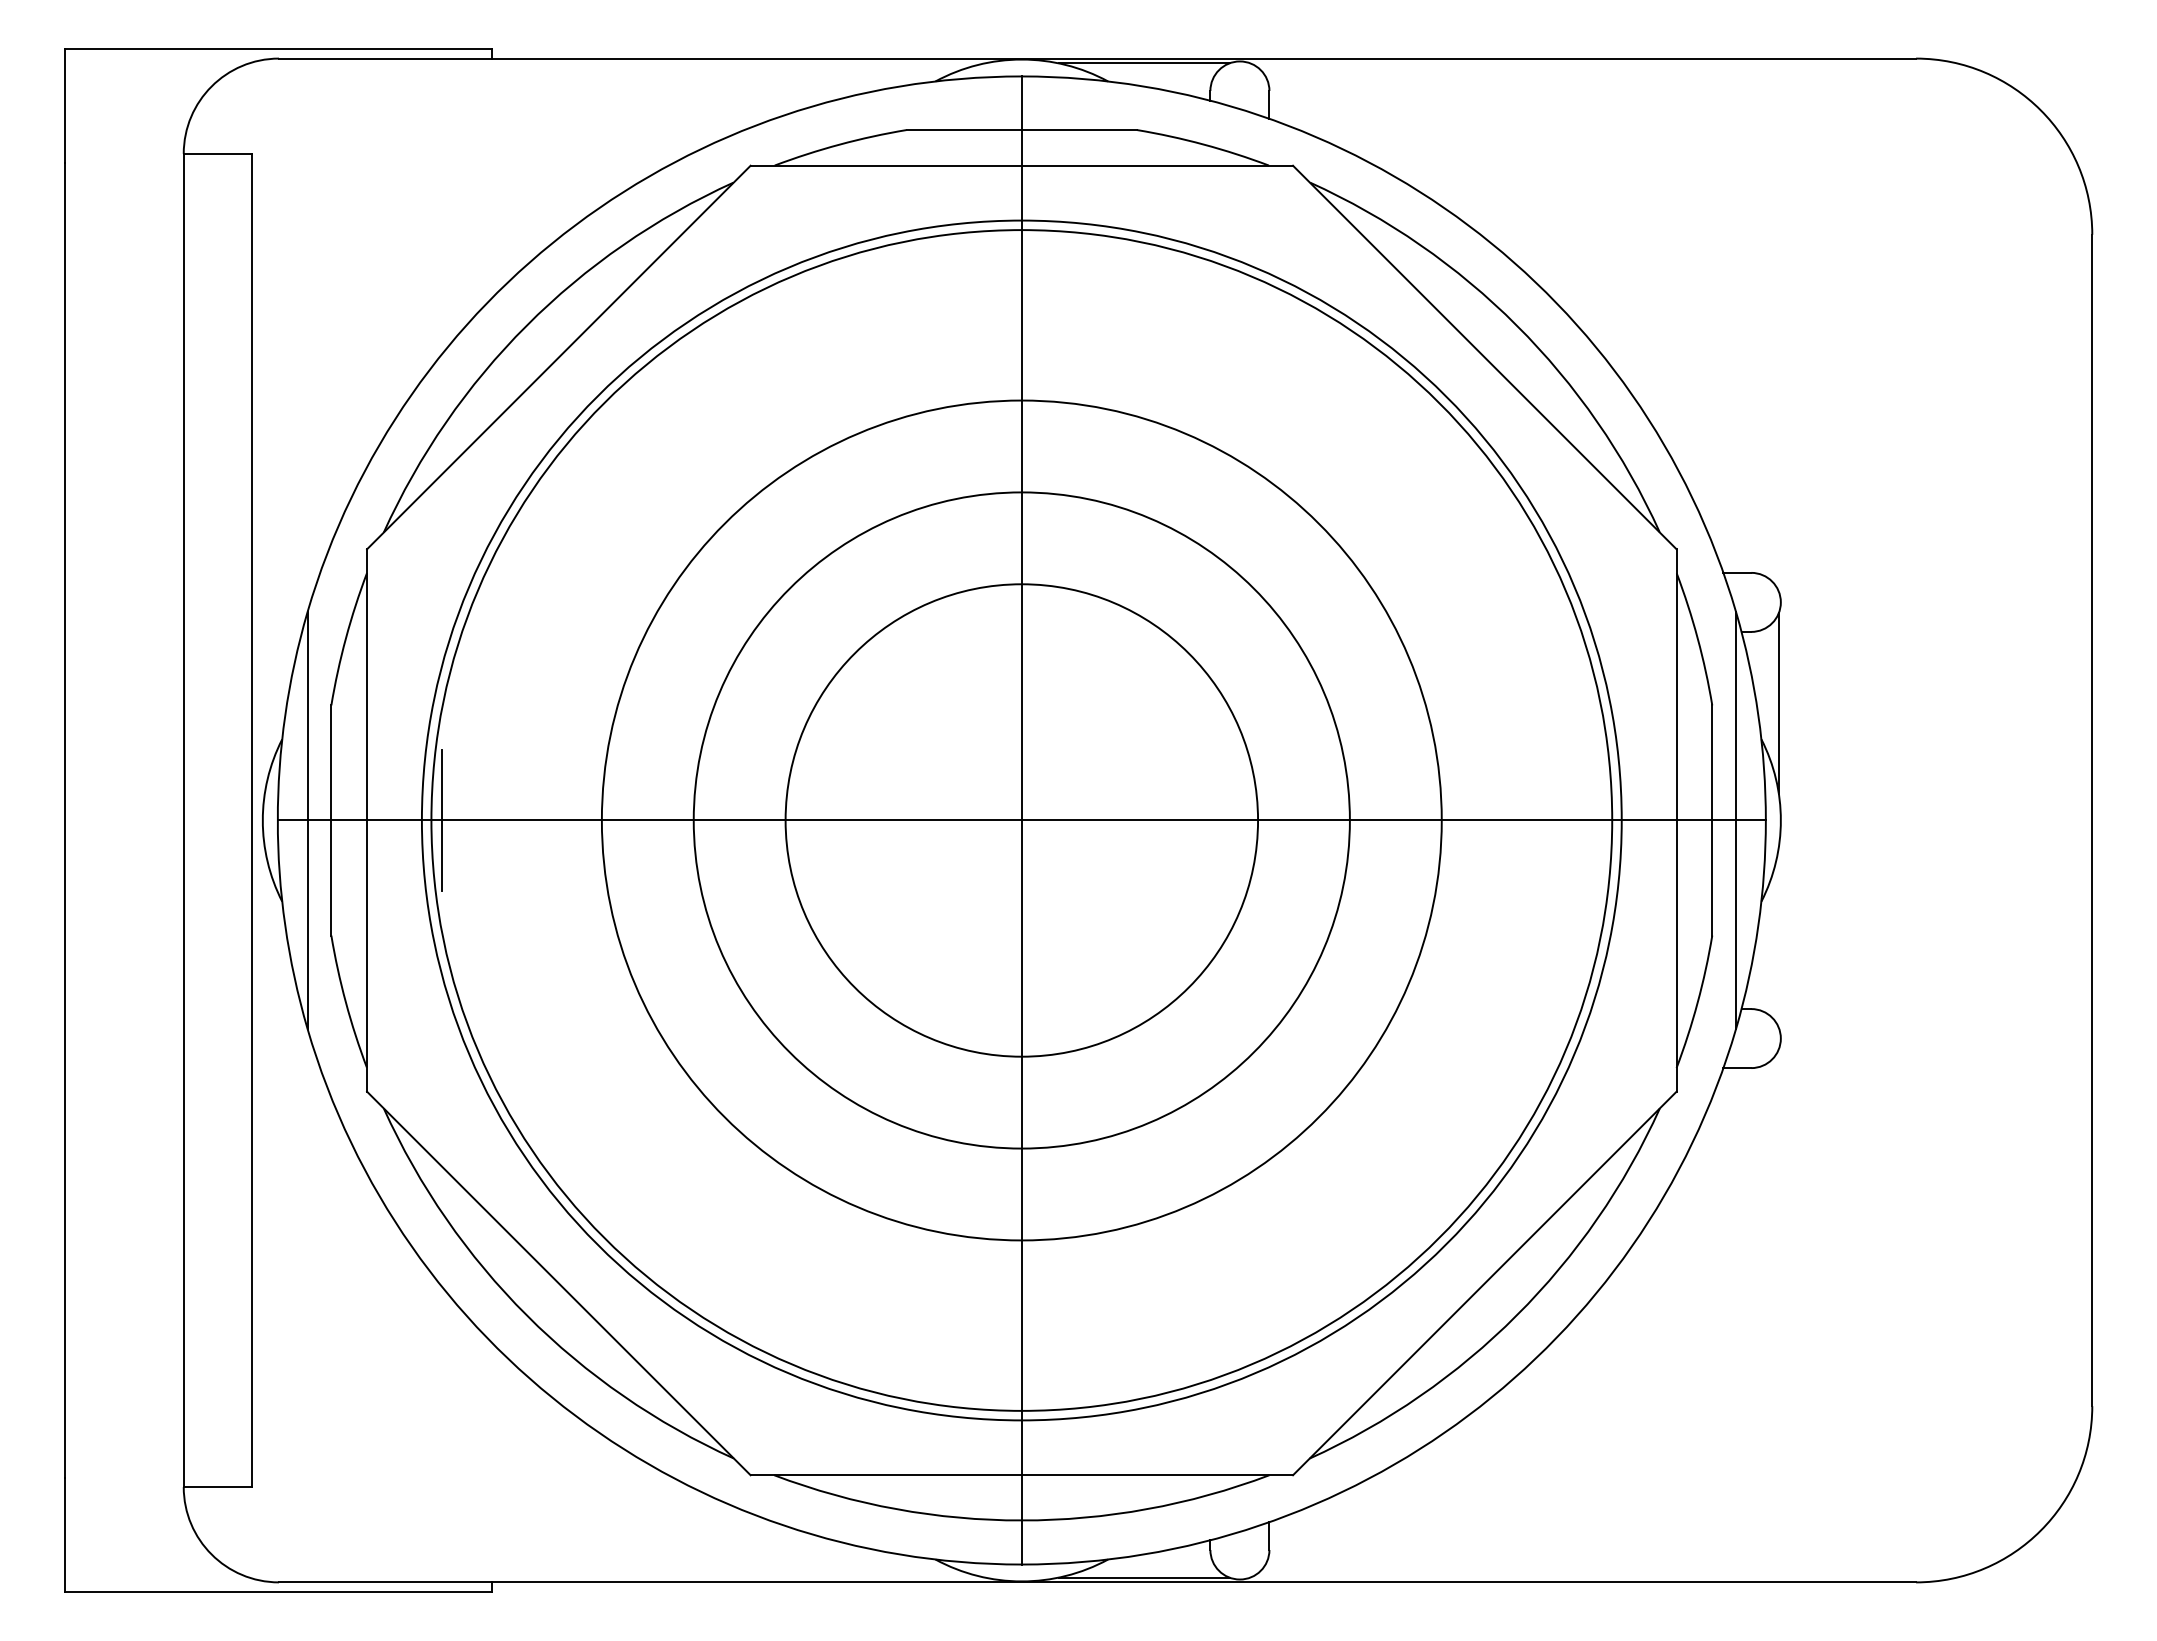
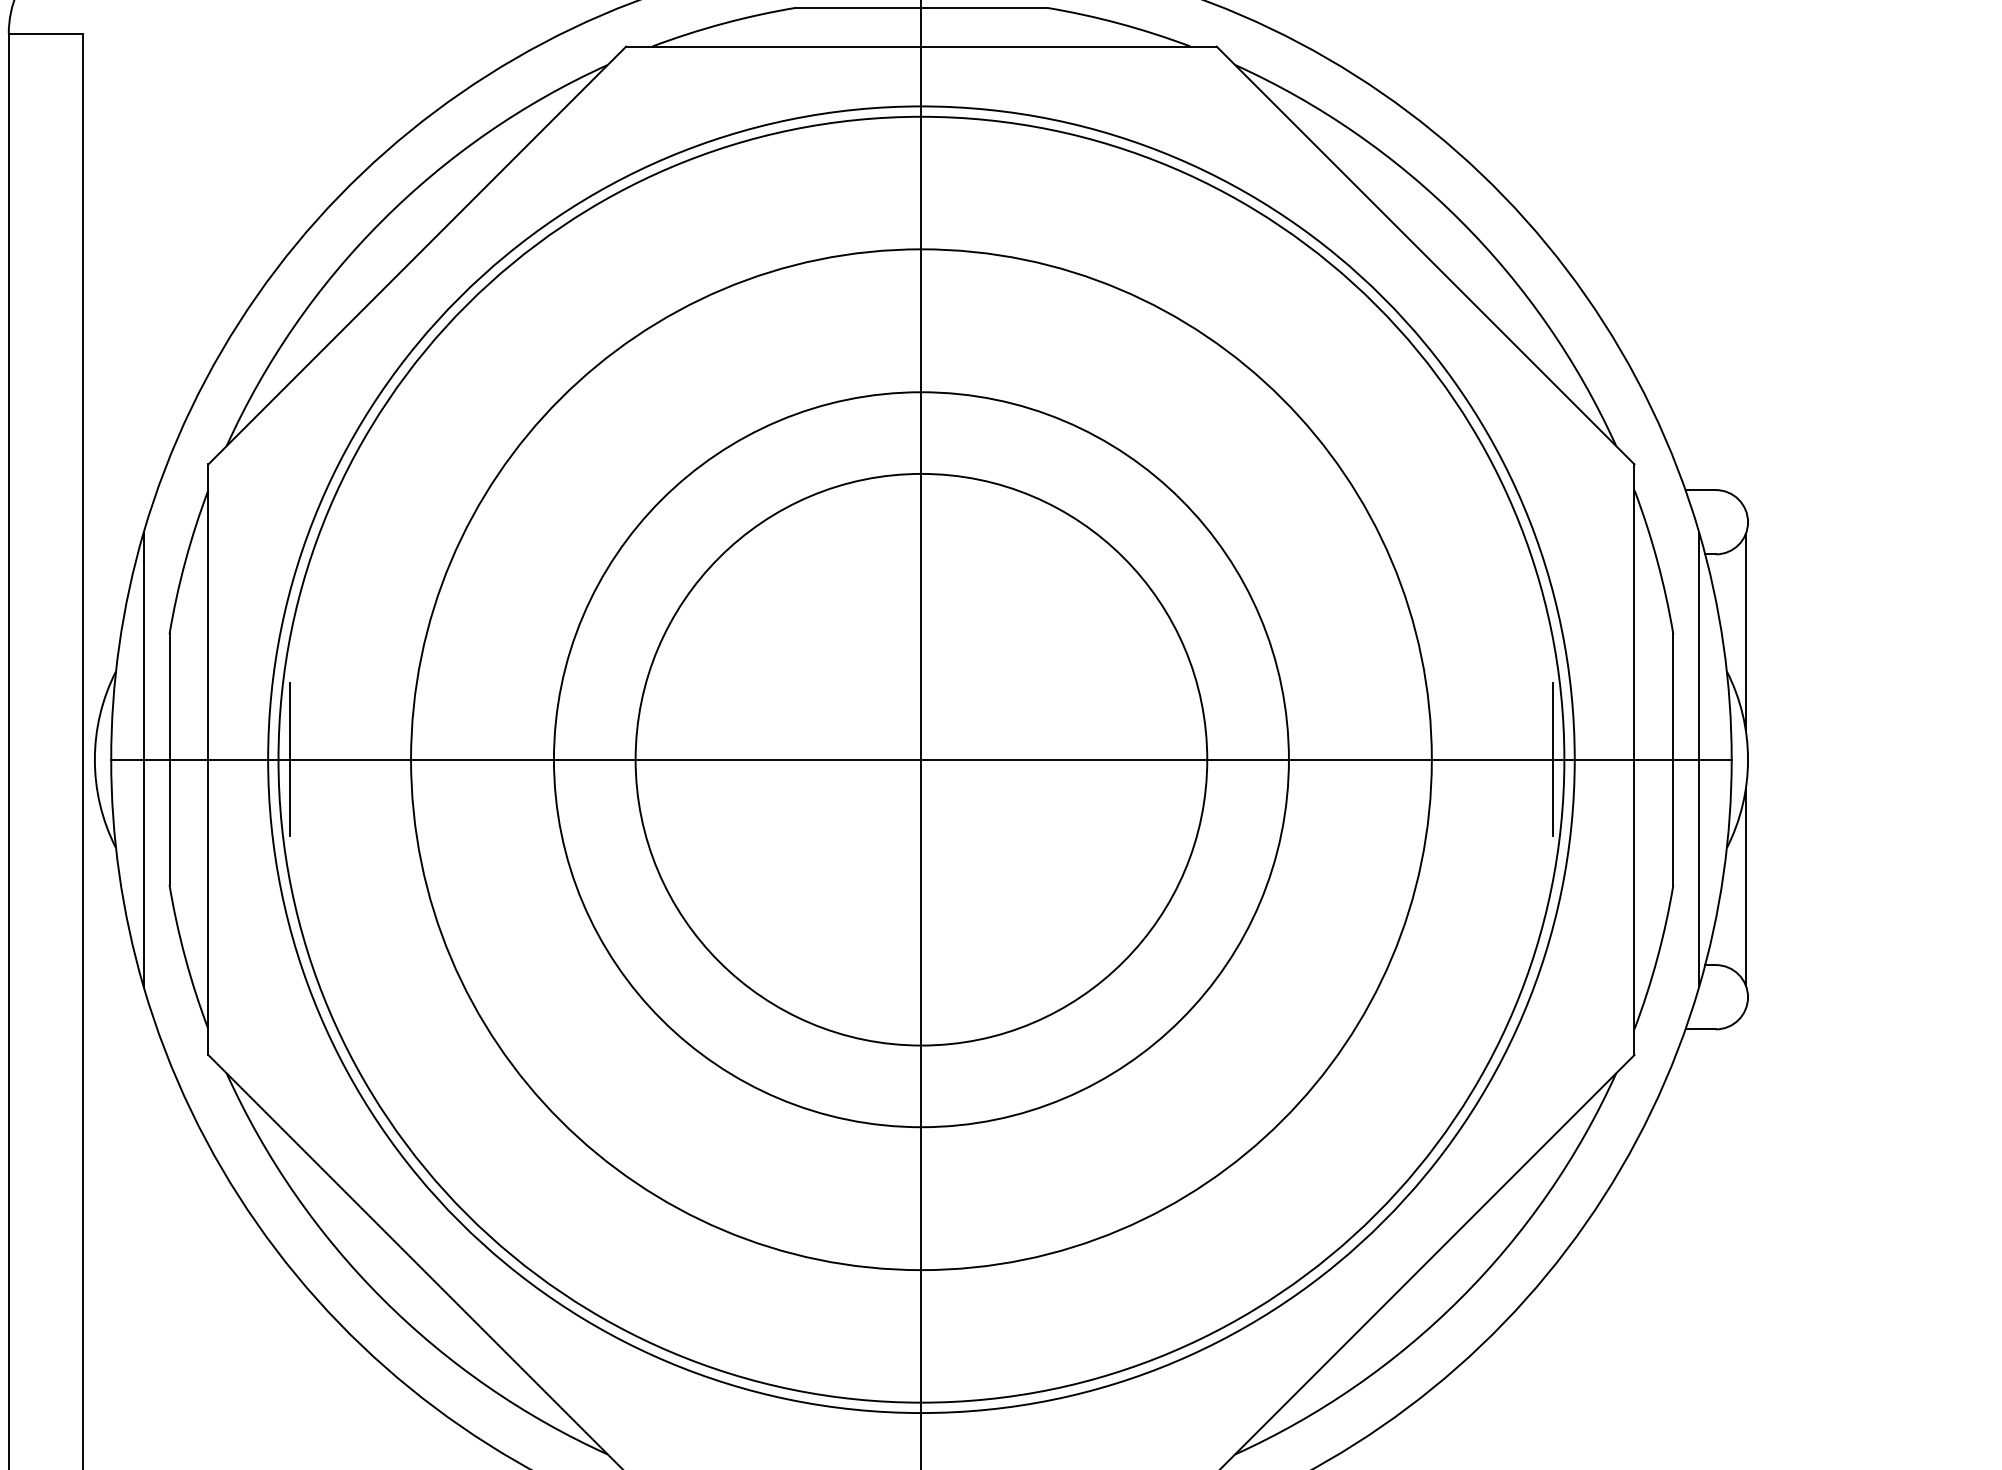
circle: (1021, 820) -> (921, 759), size x0.62
circle: (1021, 820) -> (921, 759), size x1.43
circle: (1021, 820) -> (921, 759), size x1.43
line: (1601, 820) -> (1552, 759), added
line: (1778, 937) -> (1745, 887), added

